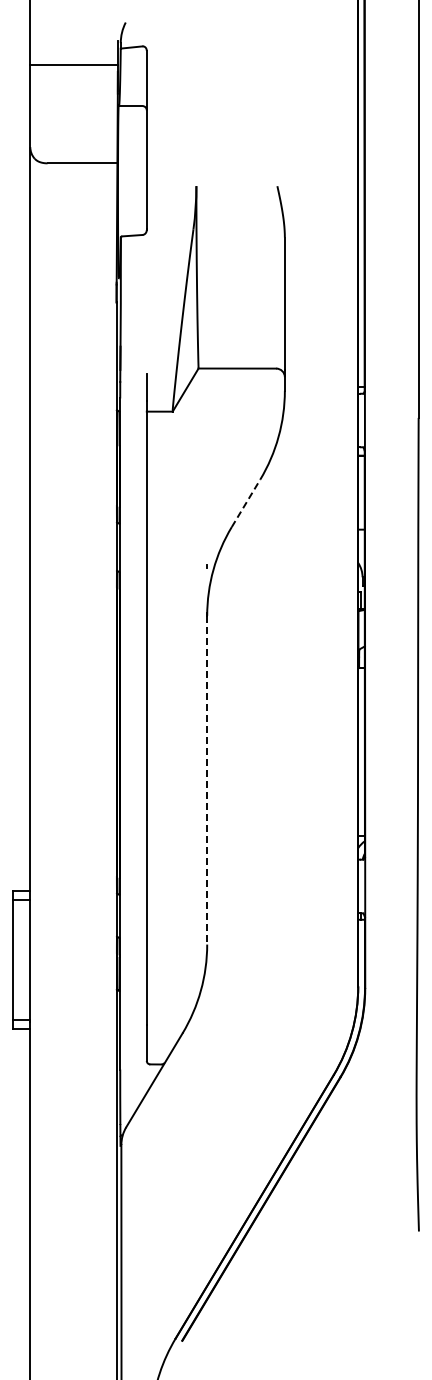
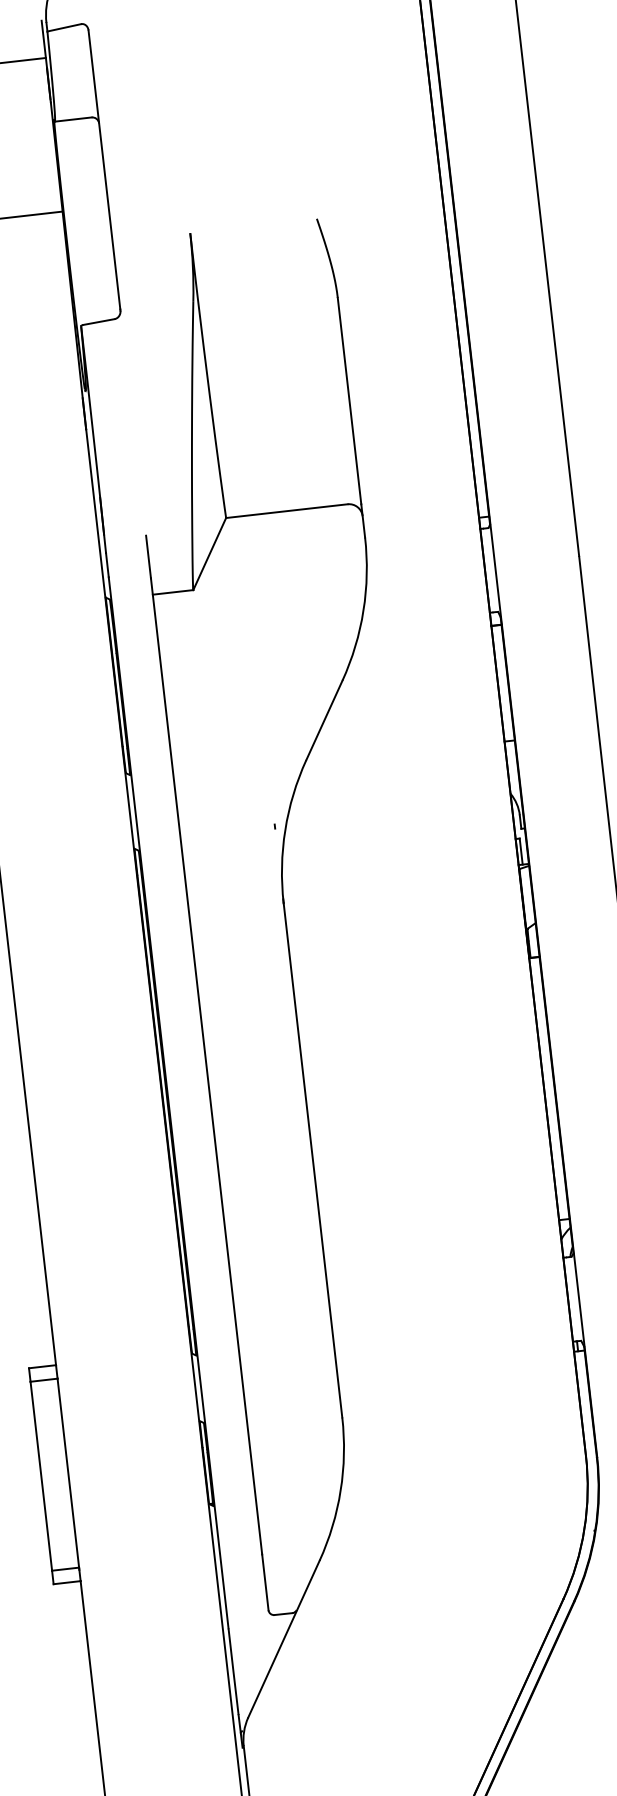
line: (246, 503) -> (325, 720), dashed -> solid
line: (207, 780) -> (313, 1160), dashed -> solid

